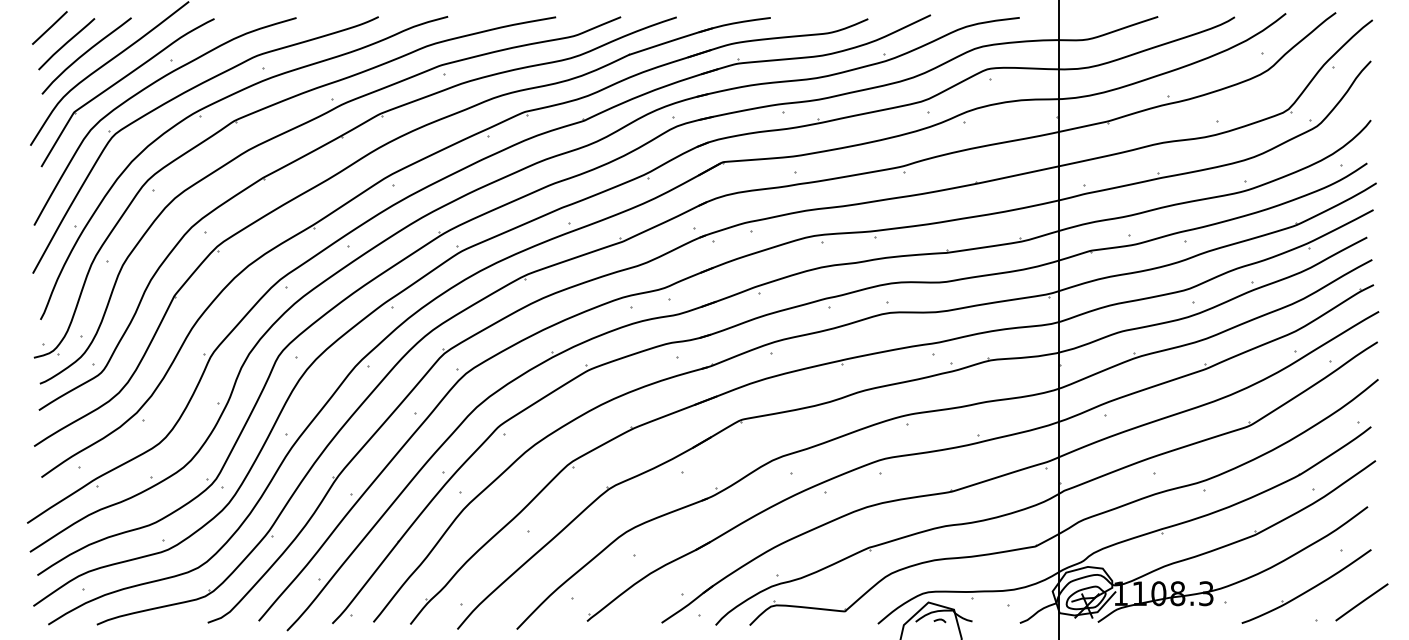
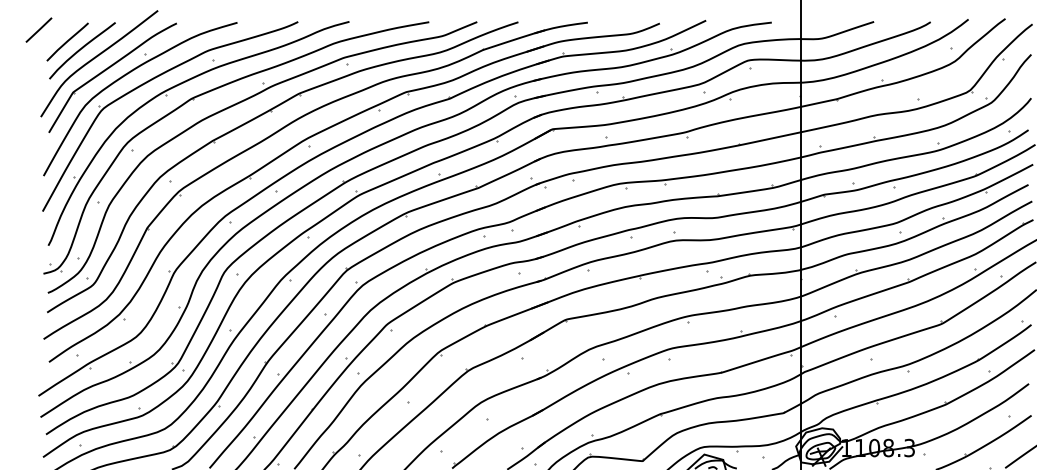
line: (49, 27) -> (38, 29), moved

